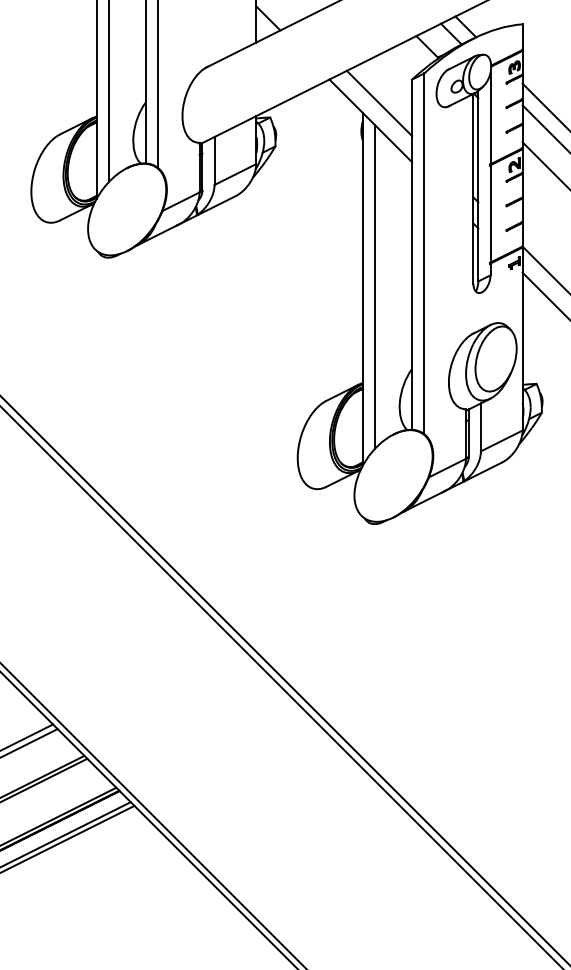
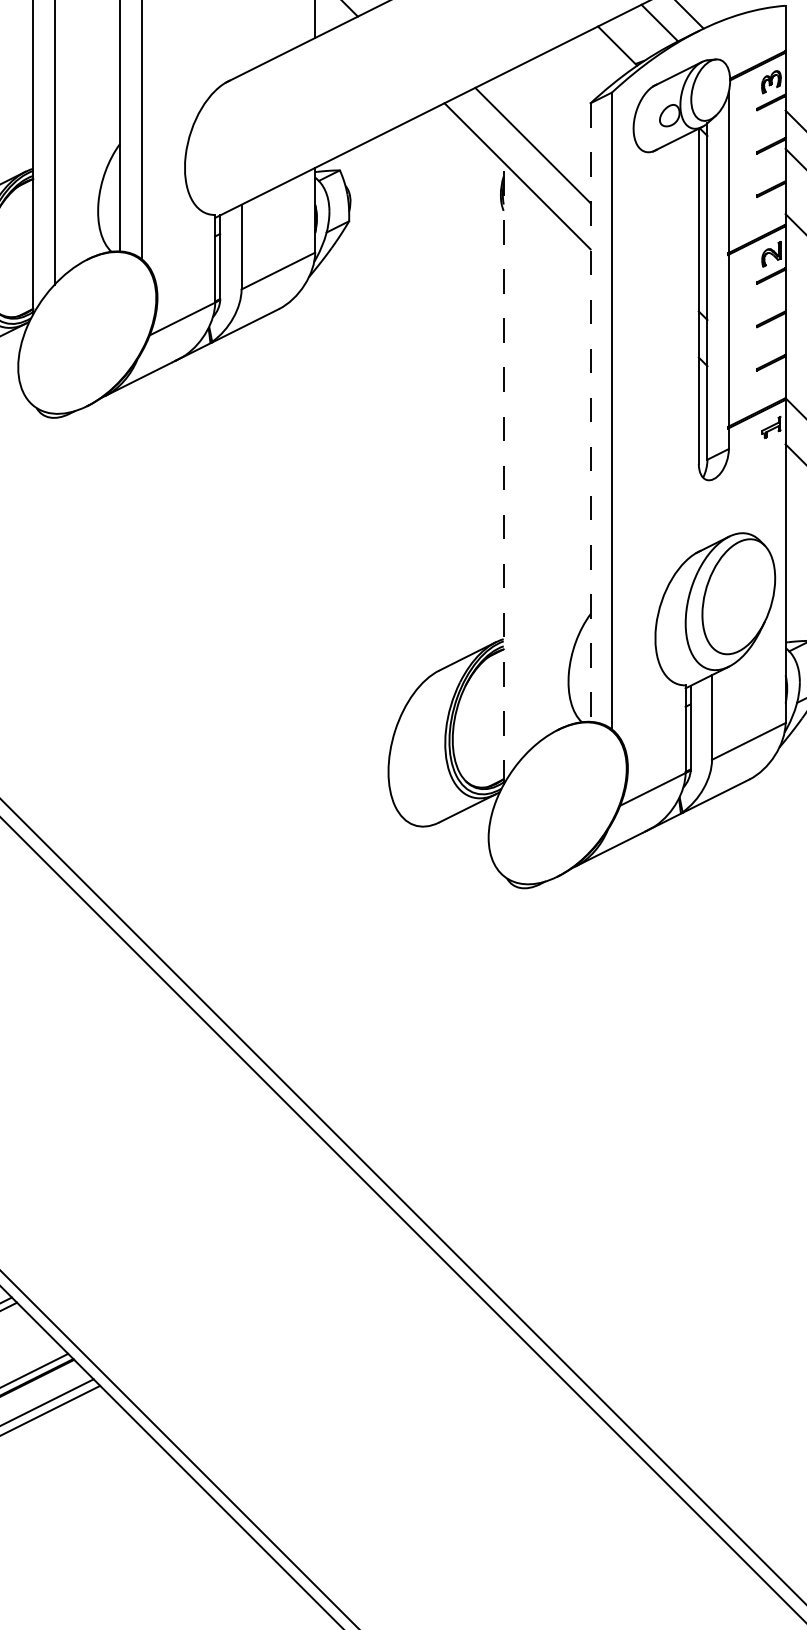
line: (412, 255) -> (591, 413), solid -> dashed
line: (375, 286) -> (525, 468), removed
line: (362, 288) -> (502, 472), solid -> dashed

